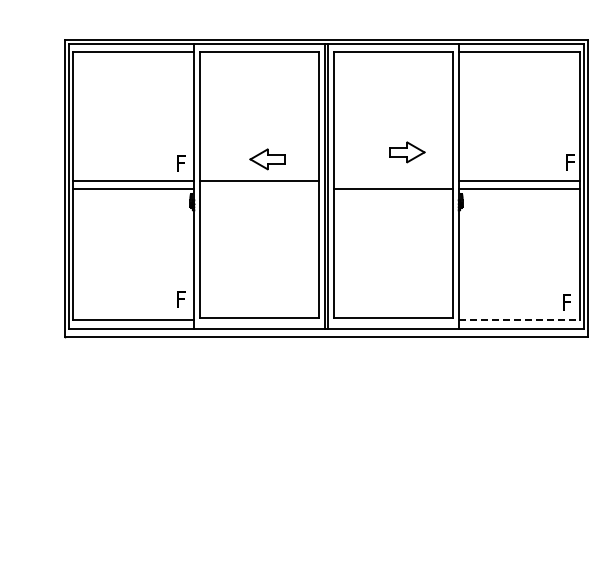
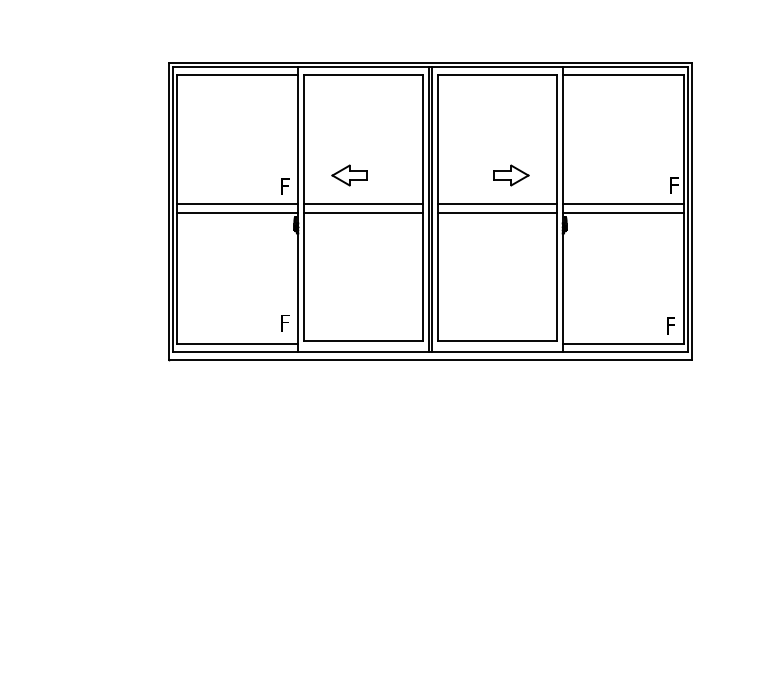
part: (267, 159) -> (349, 175), moved
line: (392, 181) -> (496, 204), added
line: (259, 189) -> (363, 212), added
line: (519, 320) -> (623, 343), dashed -> solid

